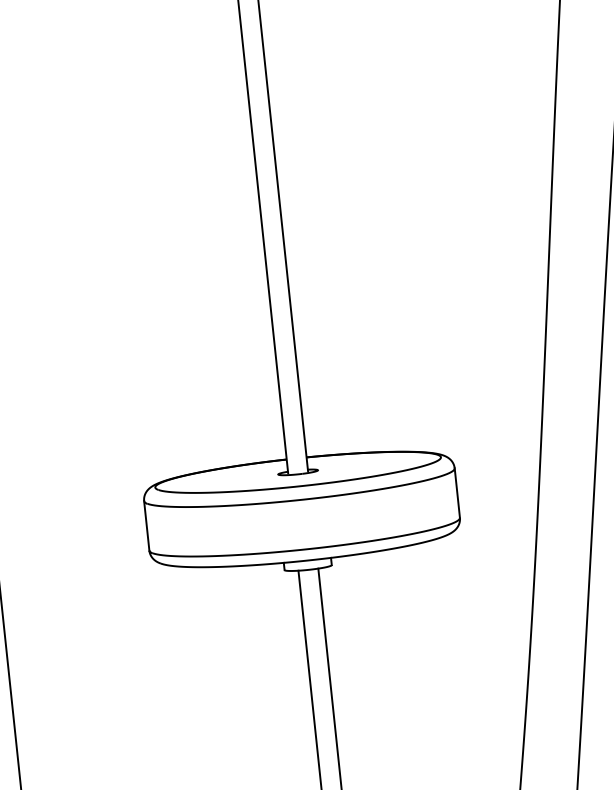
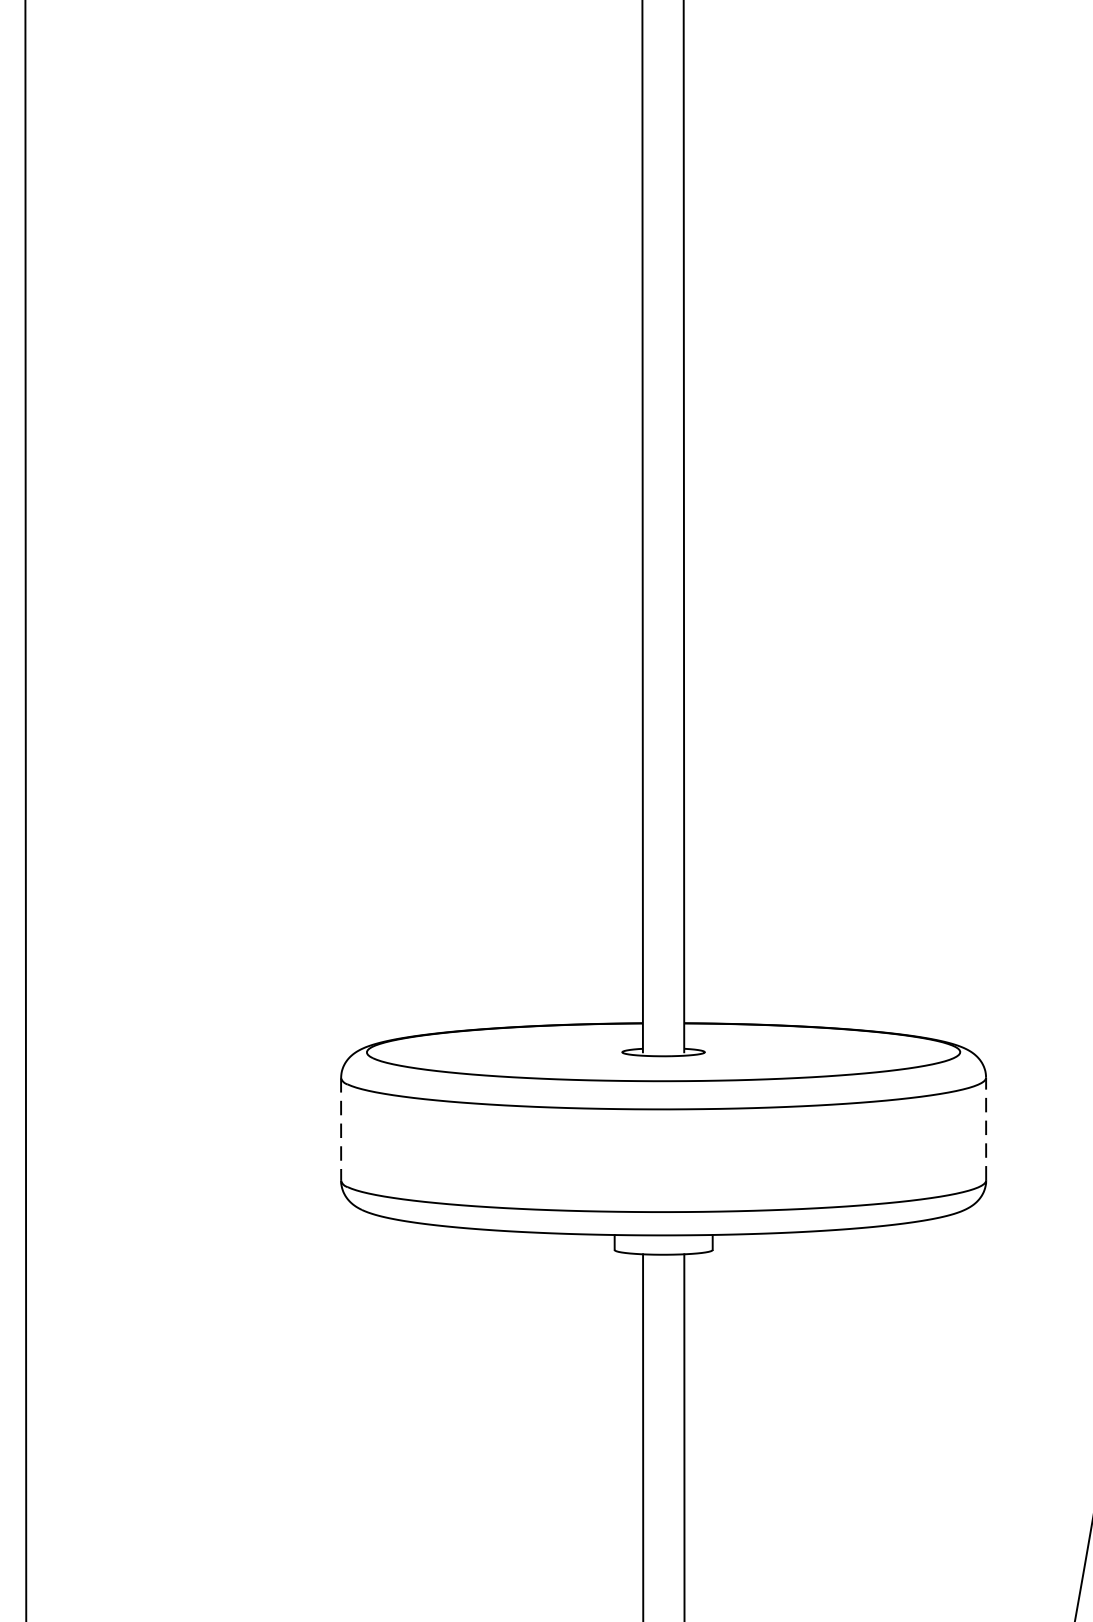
line: (457, 493) -> (986, 1130), solid -> dashed
line: (146, 525) -> (340, 1128), solid -> dashed

